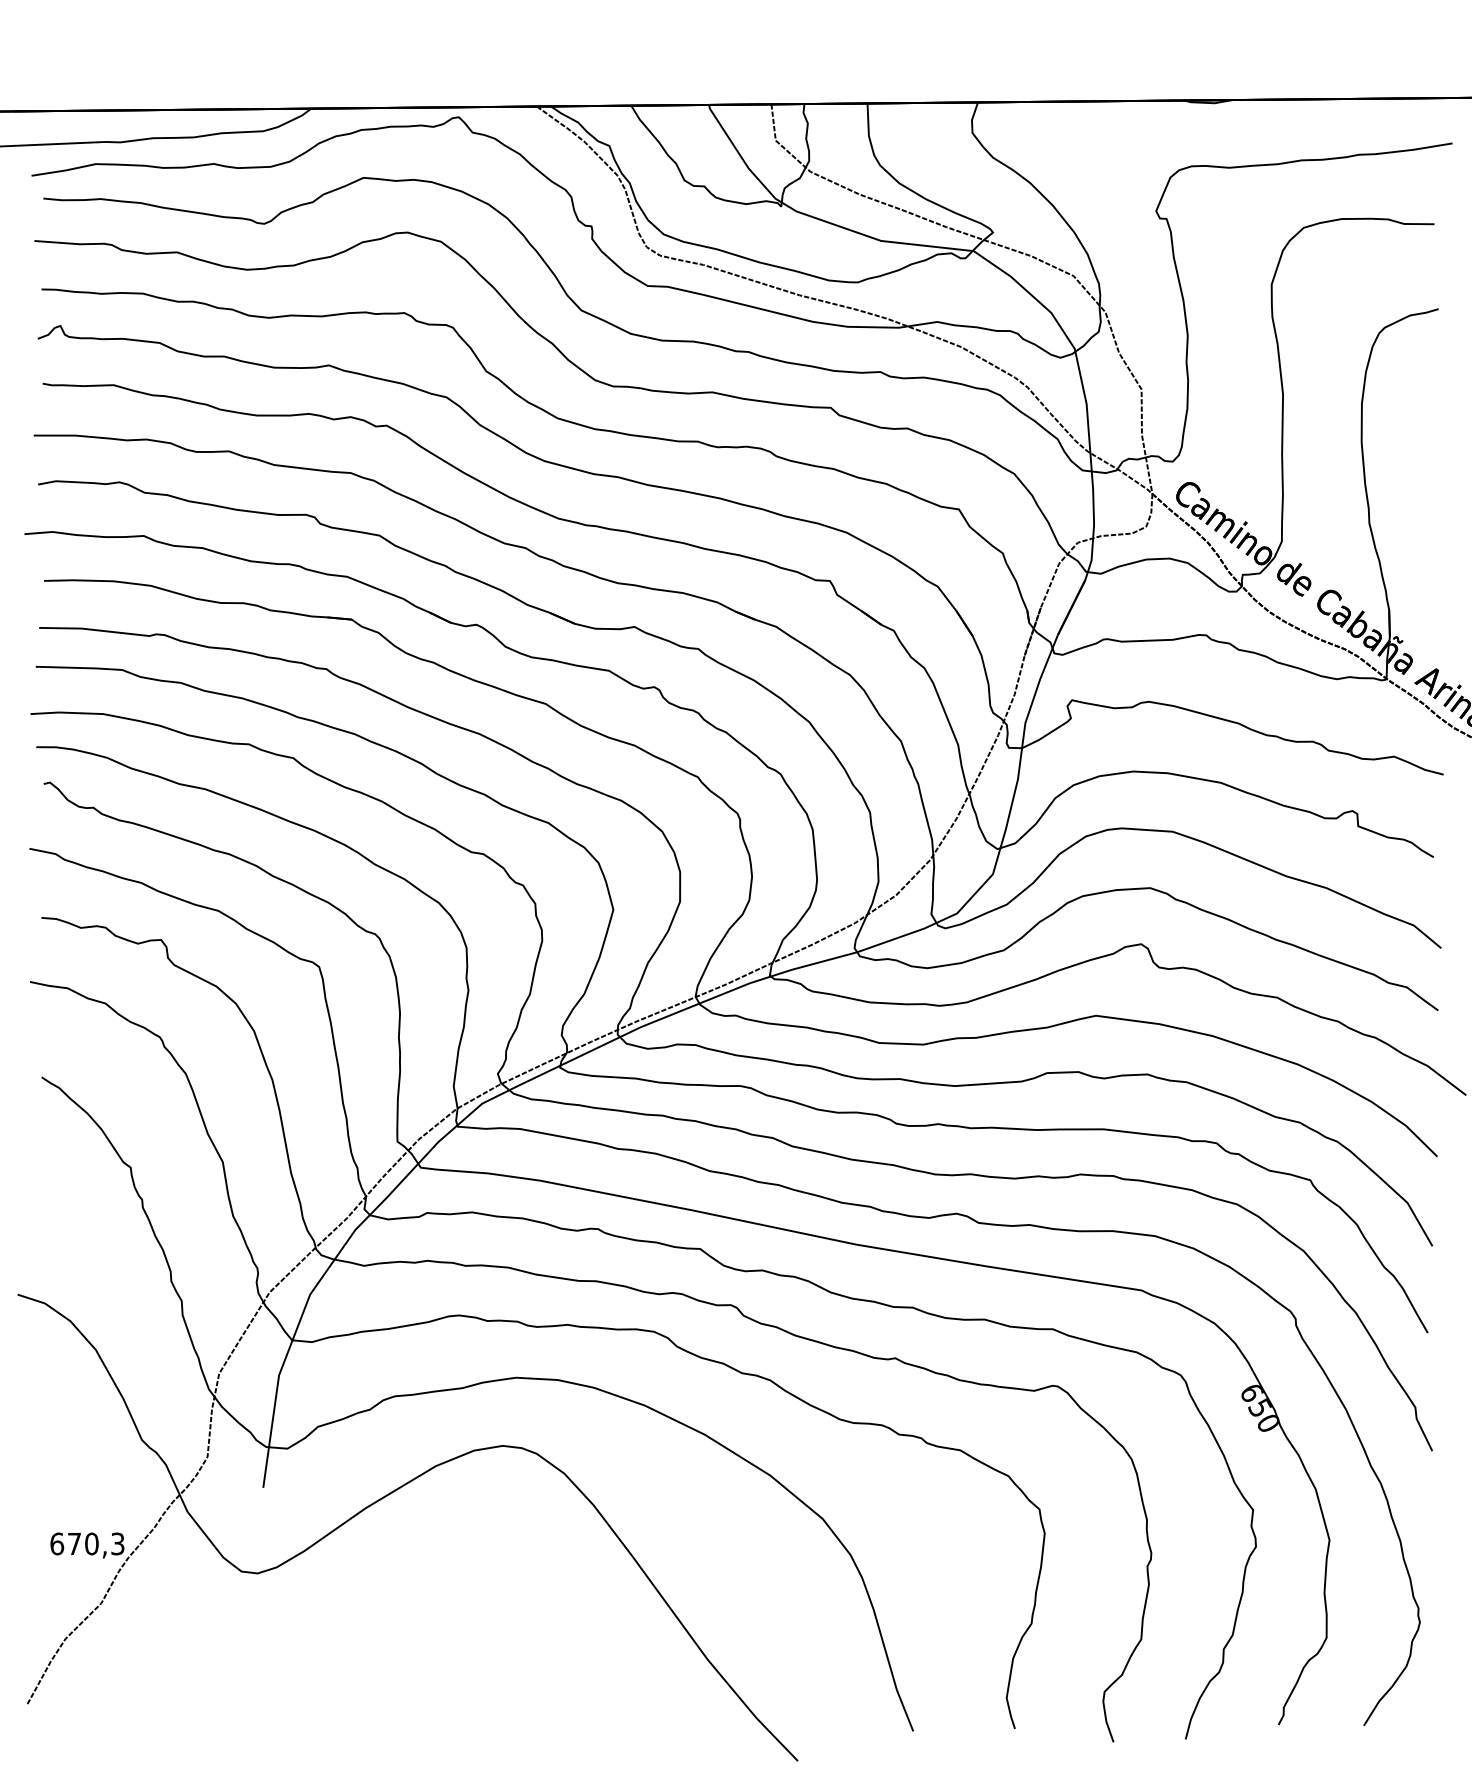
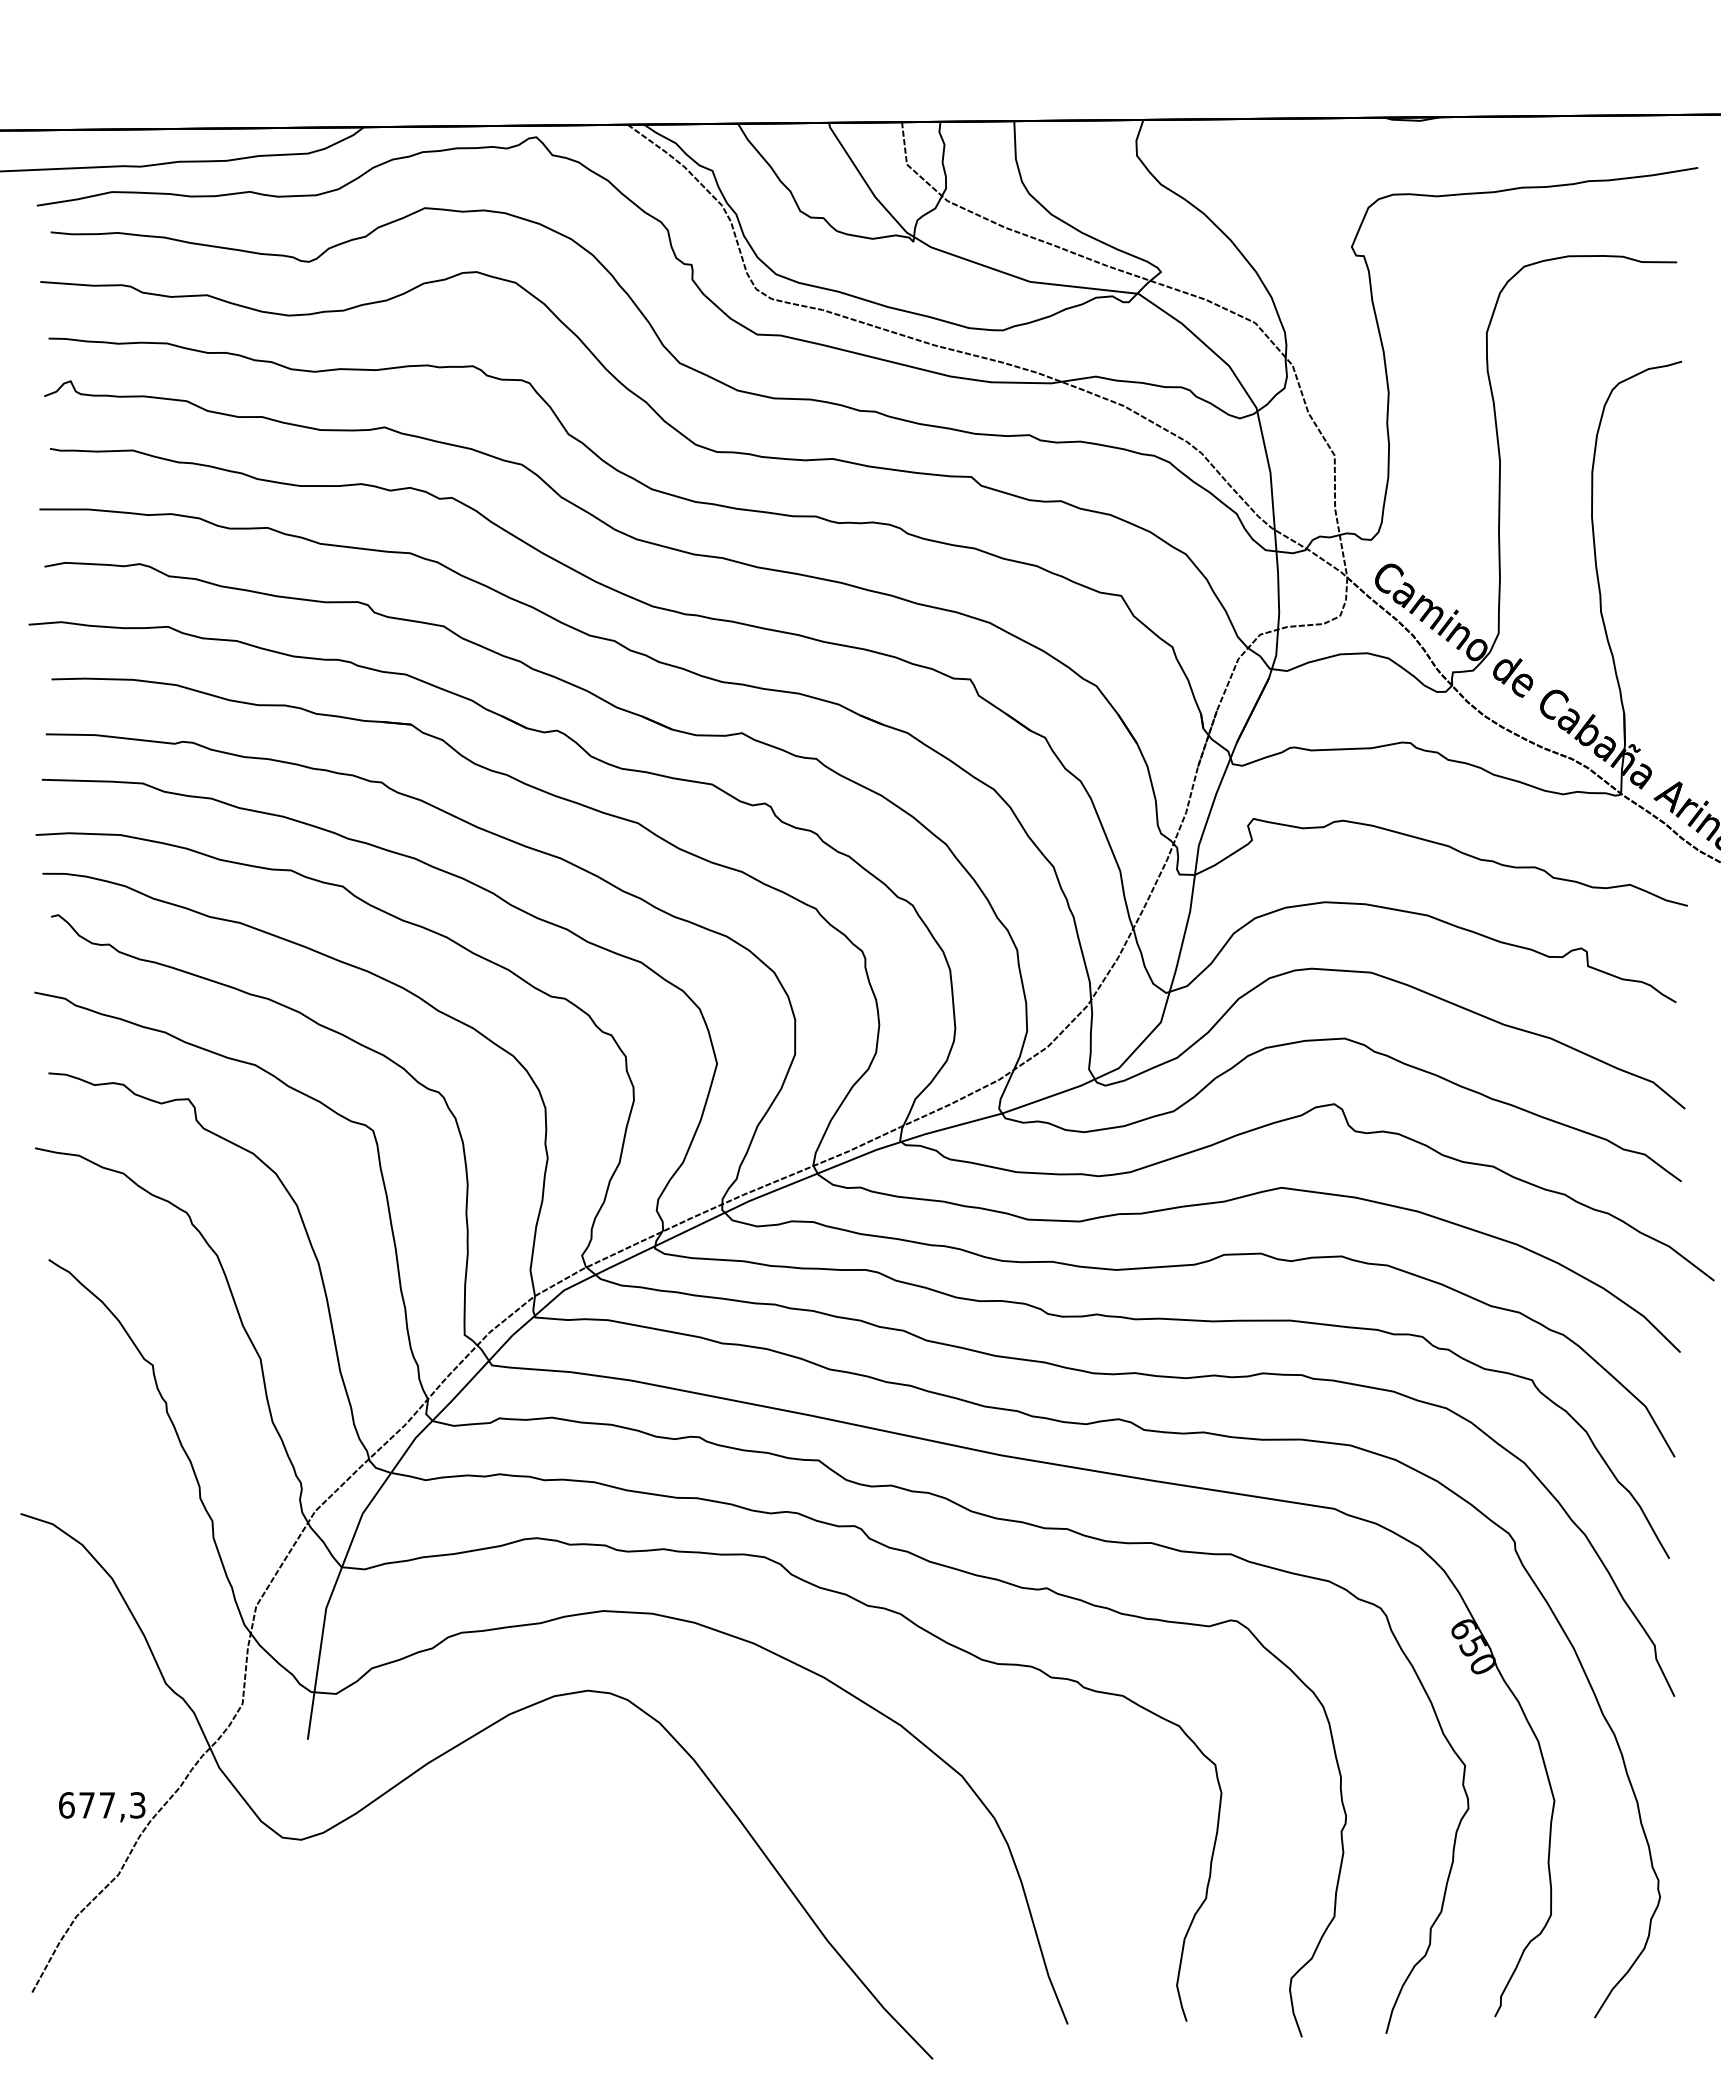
text: (91, 1544) -> (107, 1805), 670,3 -> 677,3

